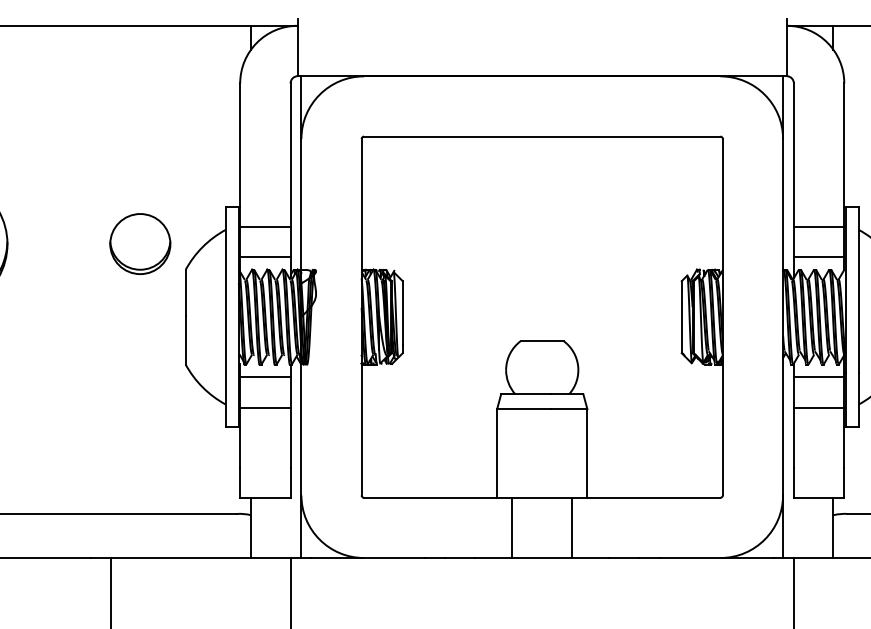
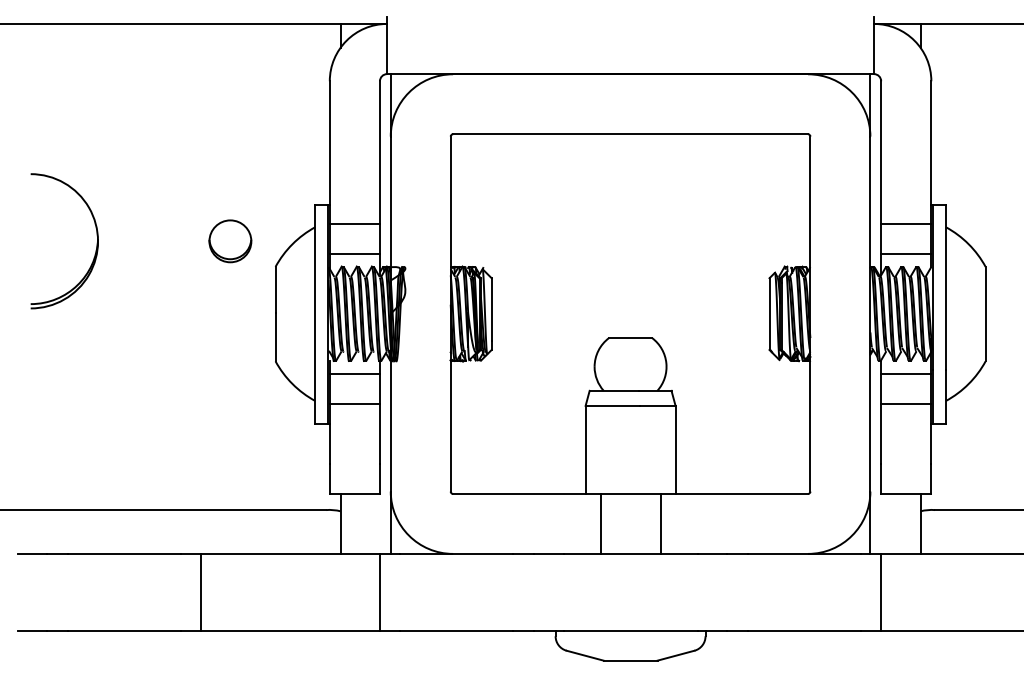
part: (140, 244) -> (230, 241), size x0.7

